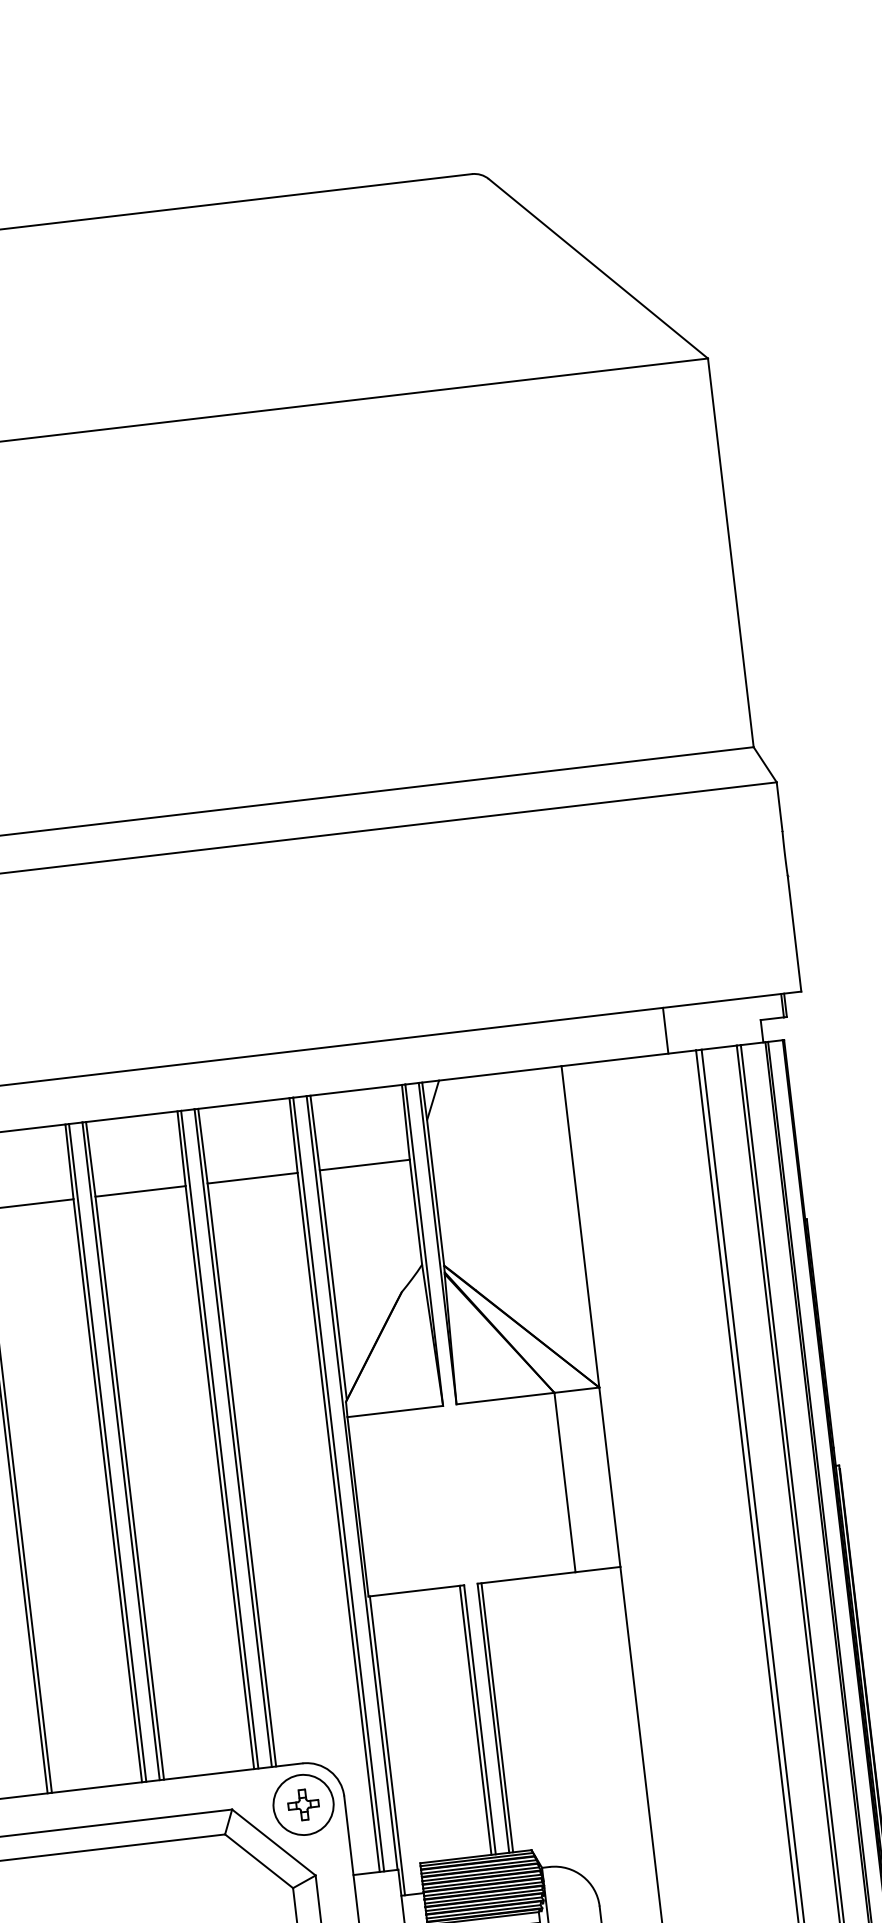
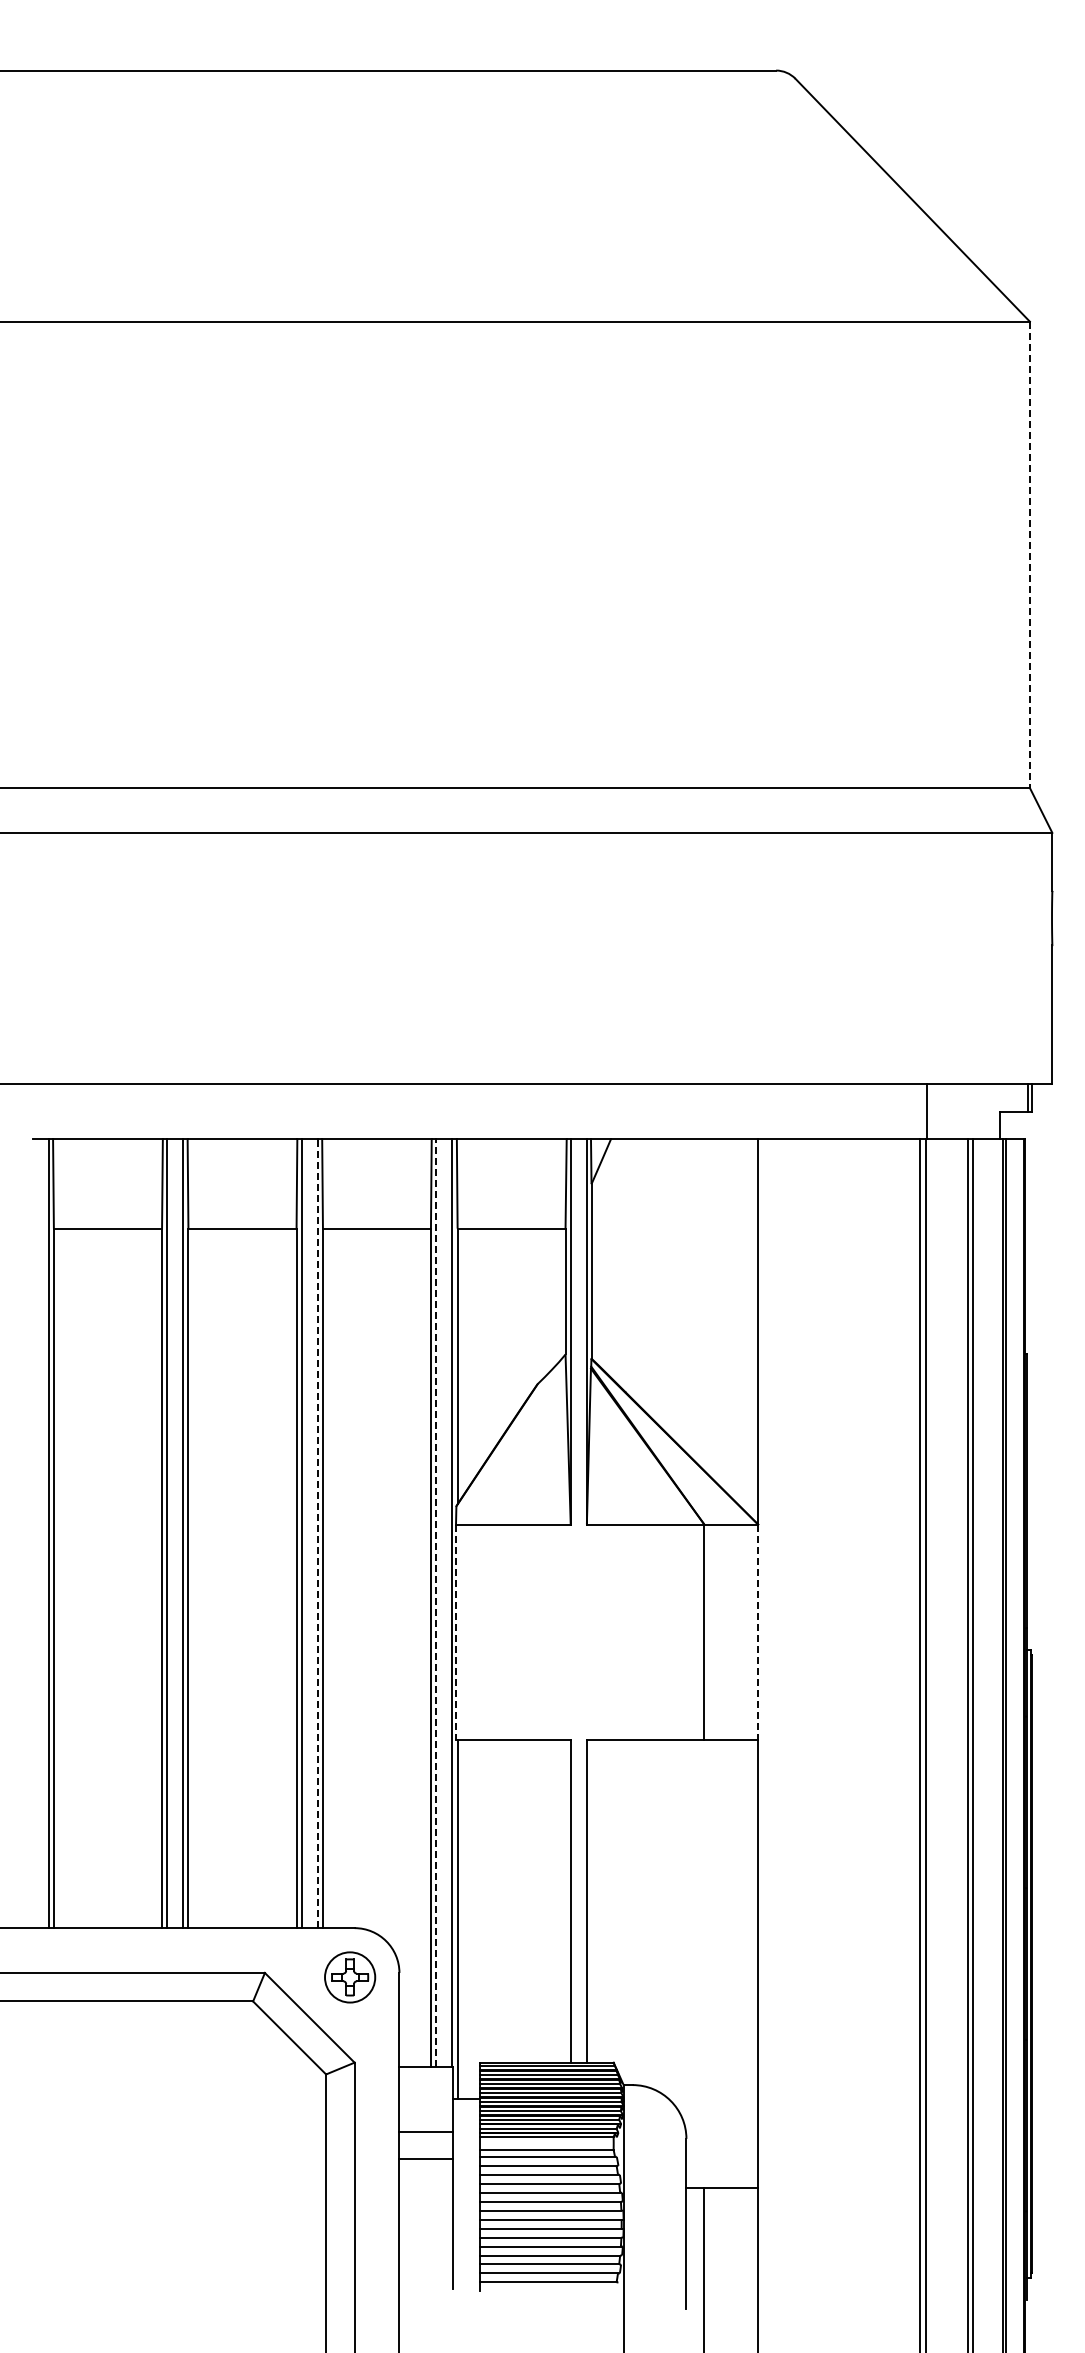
line: (730, 553) -> (1029, 555), solid -> dashed
line: (665, 1030) -> (927, 1111), moved
line: (232, 1438) -> (317, 1533), solid -> dashed
line: (610, 1477) -> (758, 1632), solid -> dashed
line: (338, 1484) -> (436, 1602), solid -> dashed
line: (358, 1507) -> (456, 1632), solid -> dashed
line: (497, 1717) -> (591, 1900), removed
line: (475, 1719) -> (565, 1900), removed
circle: (303, 1804) -> (350, 1977), size x0.7

